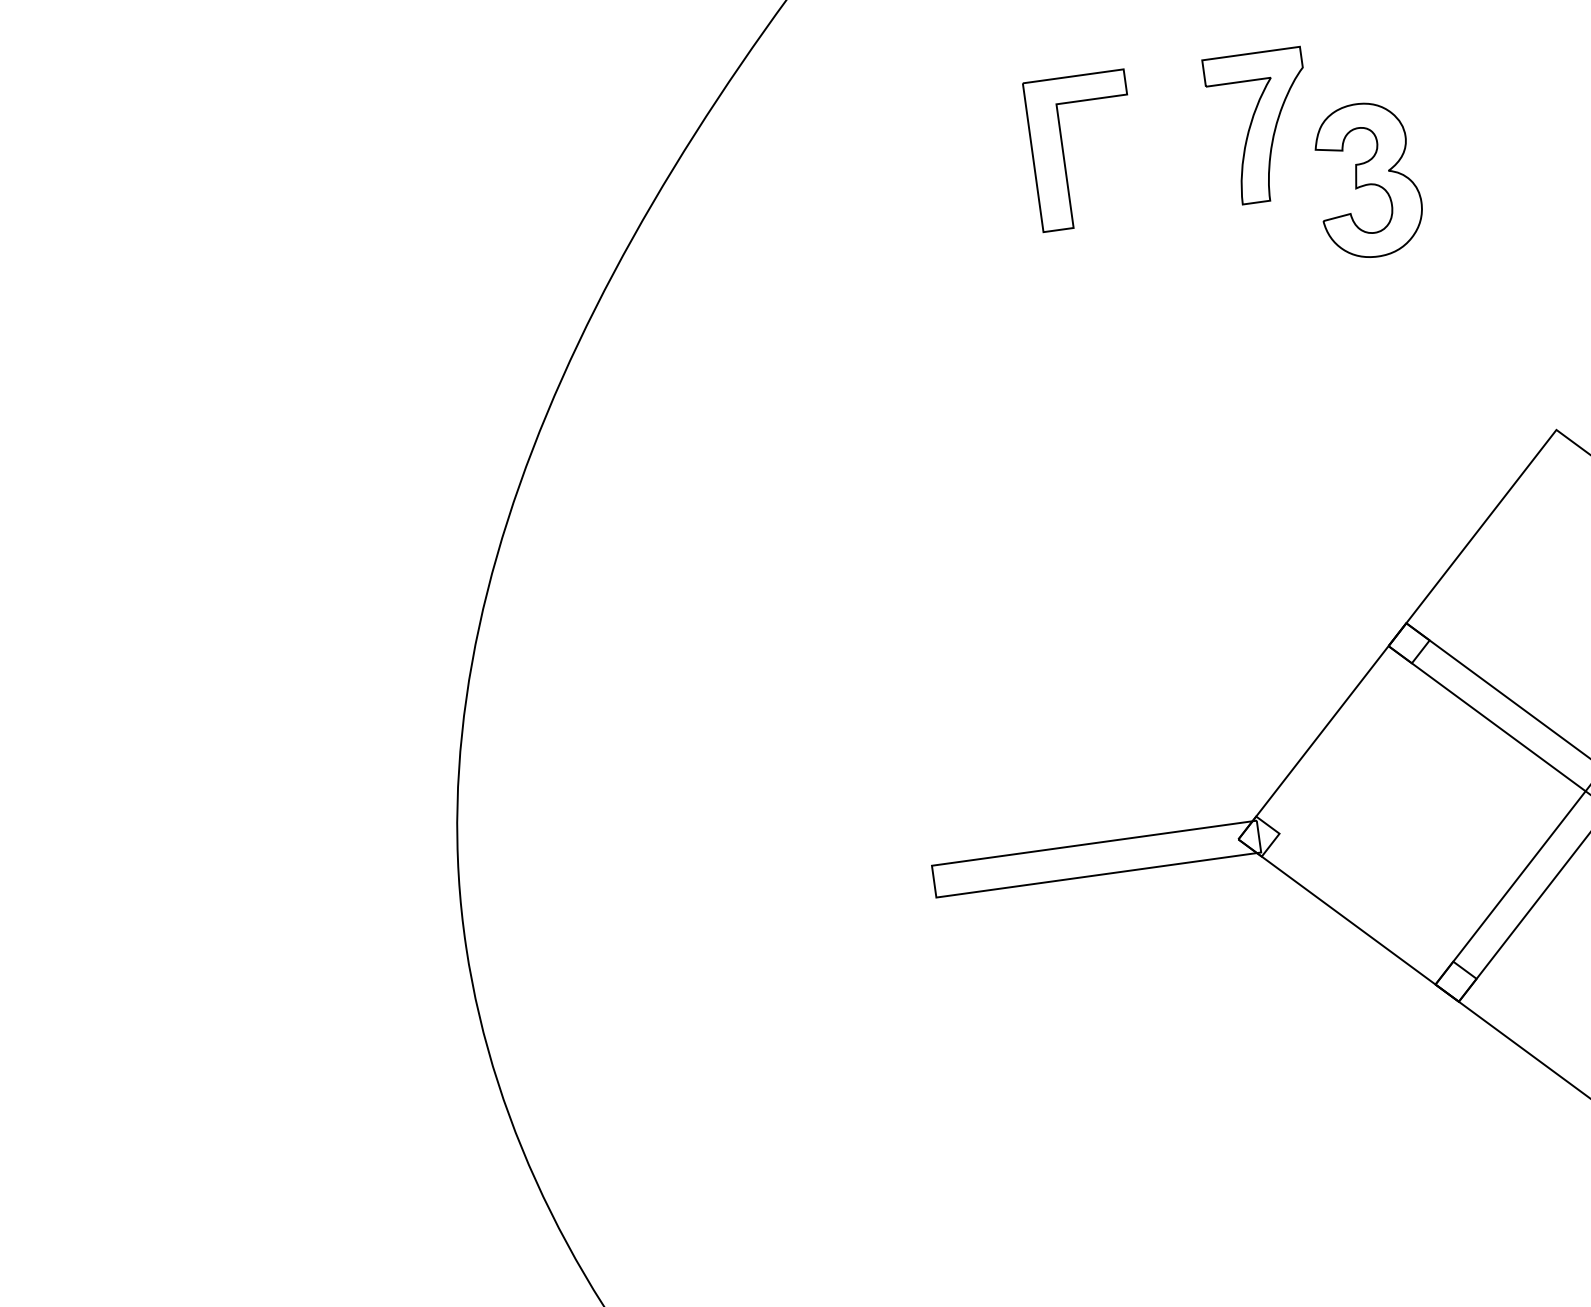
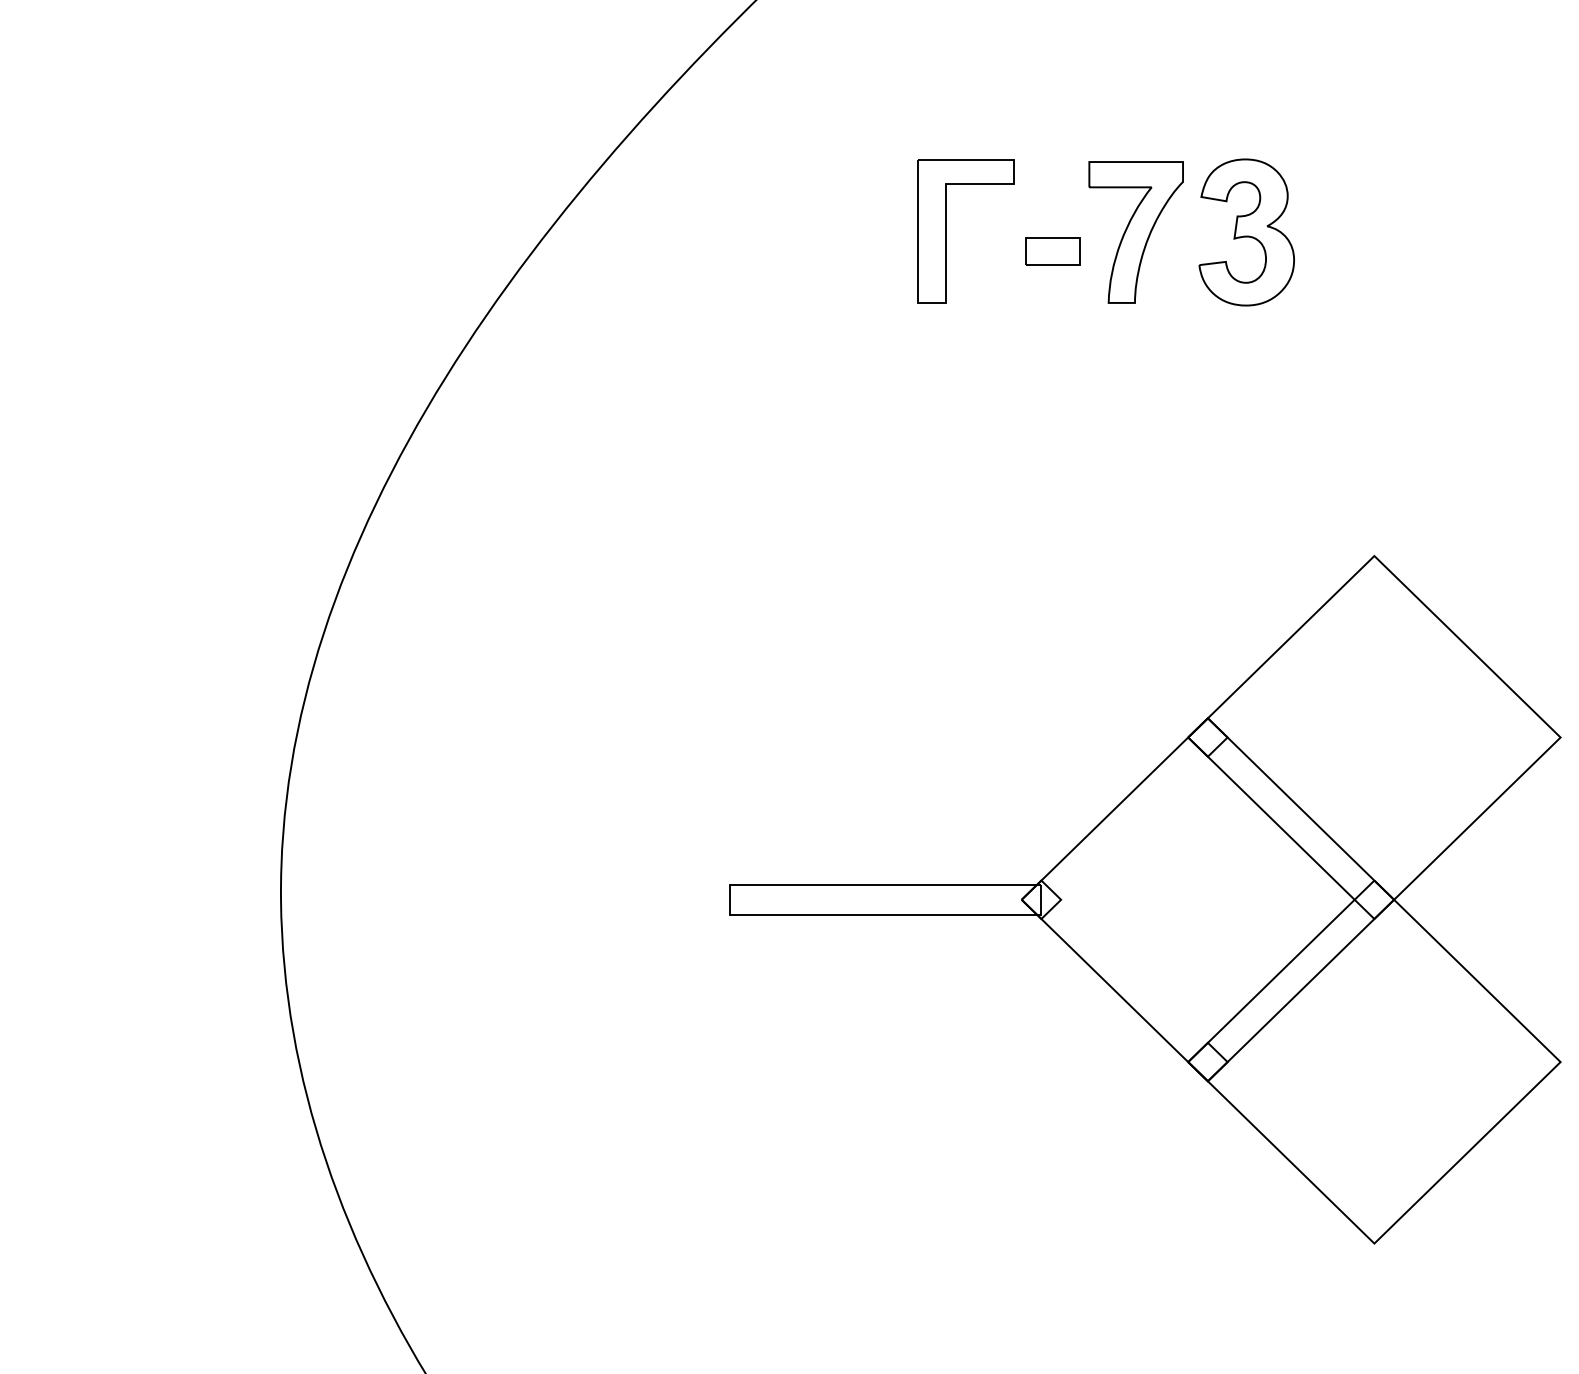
part: (1176, 158) -> (1052, 251), added
part: (1367, 180) -> (1246, 232), moved

